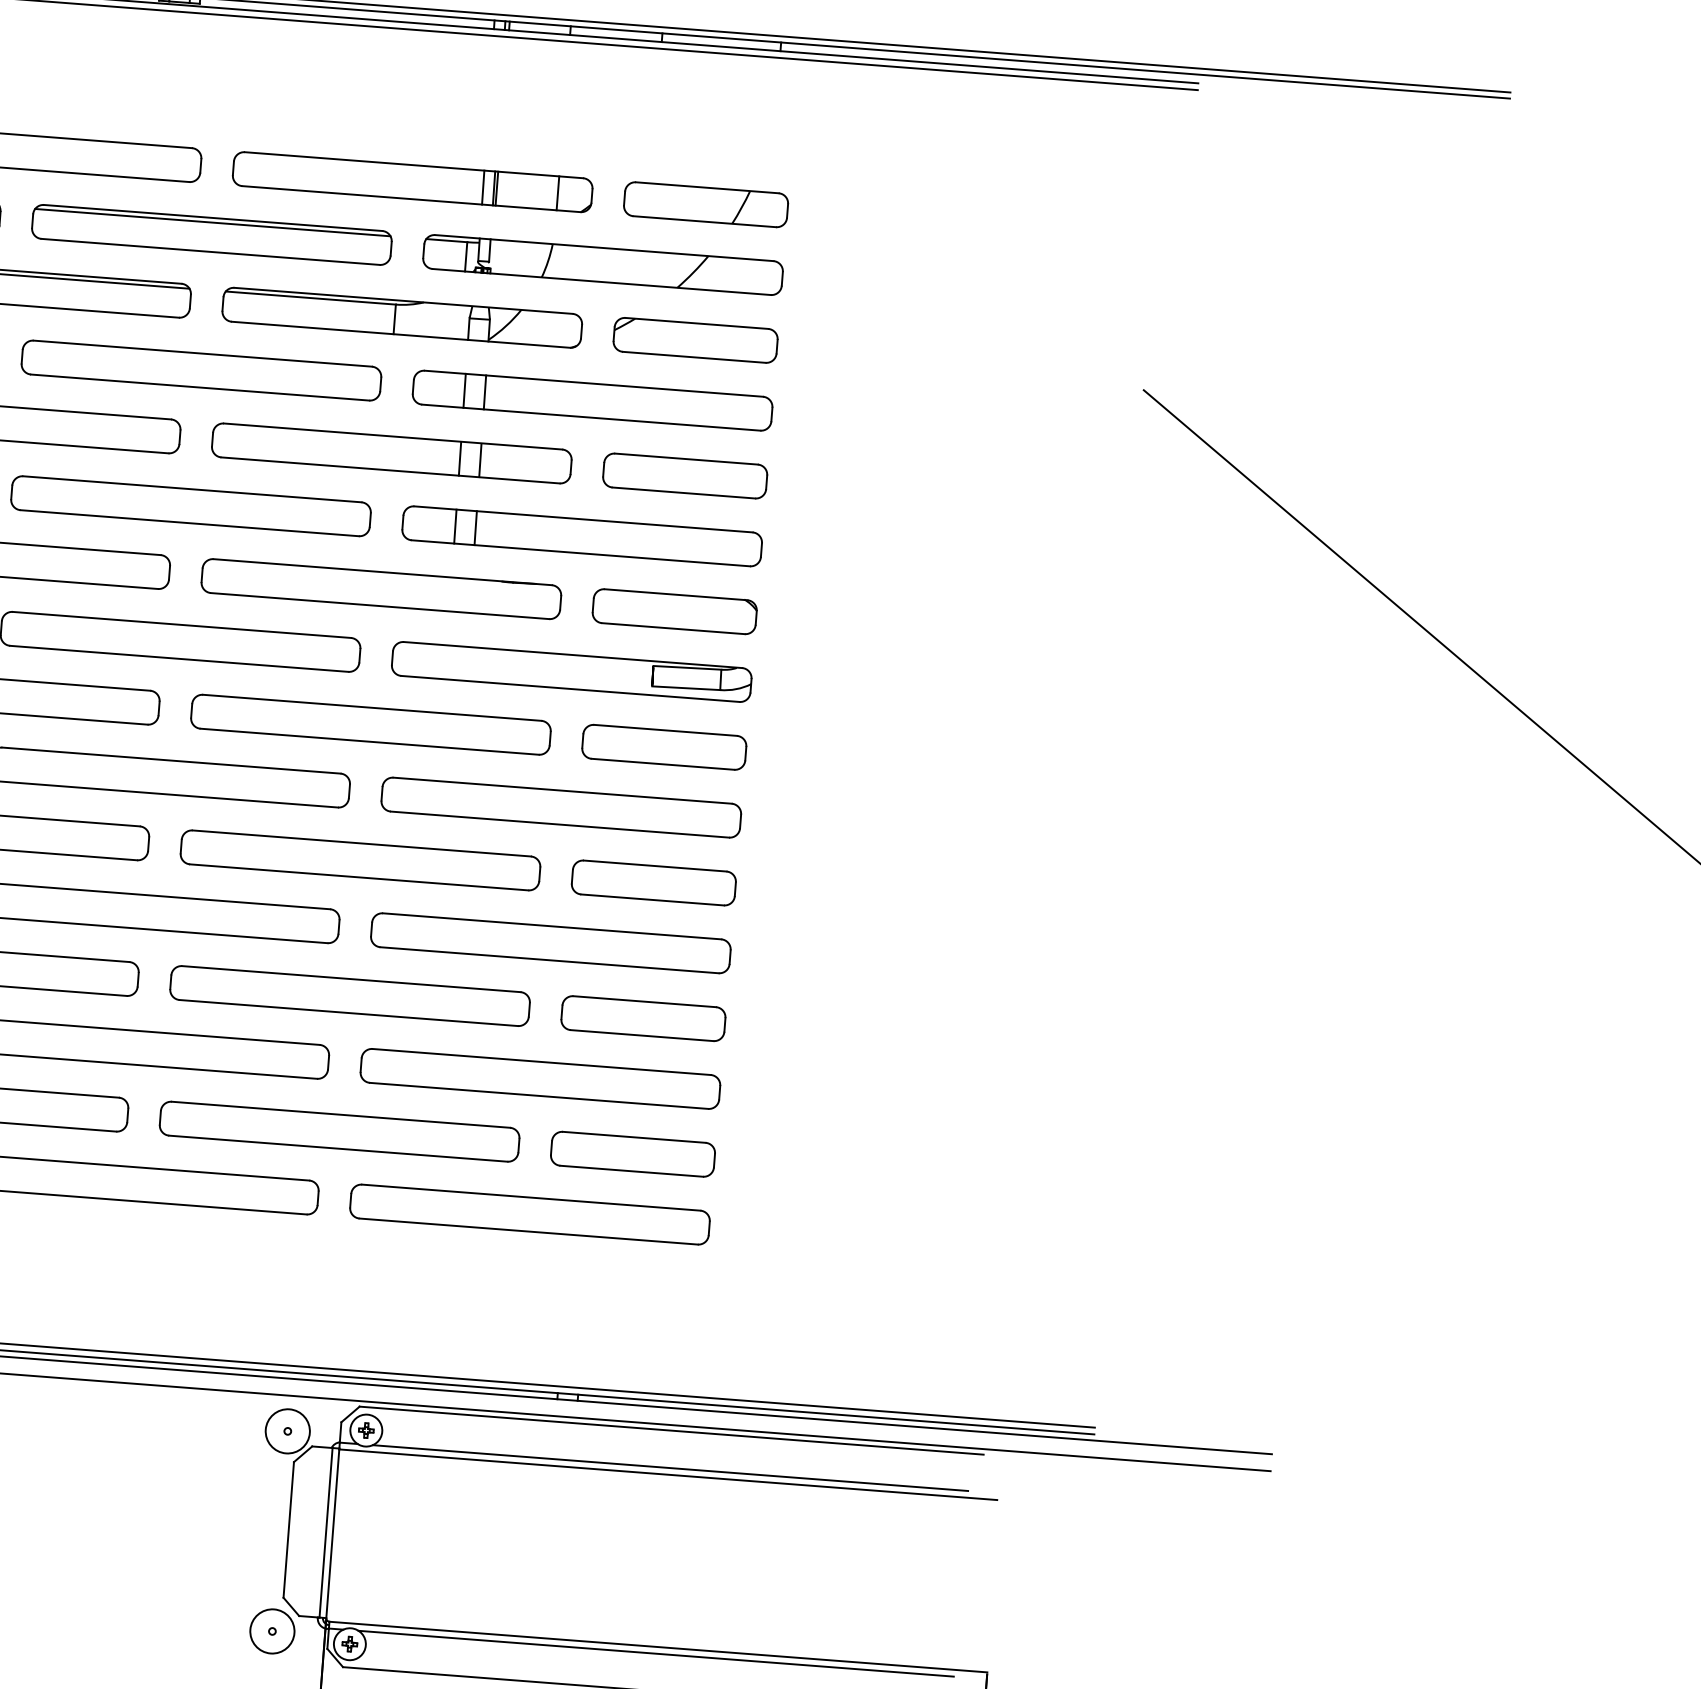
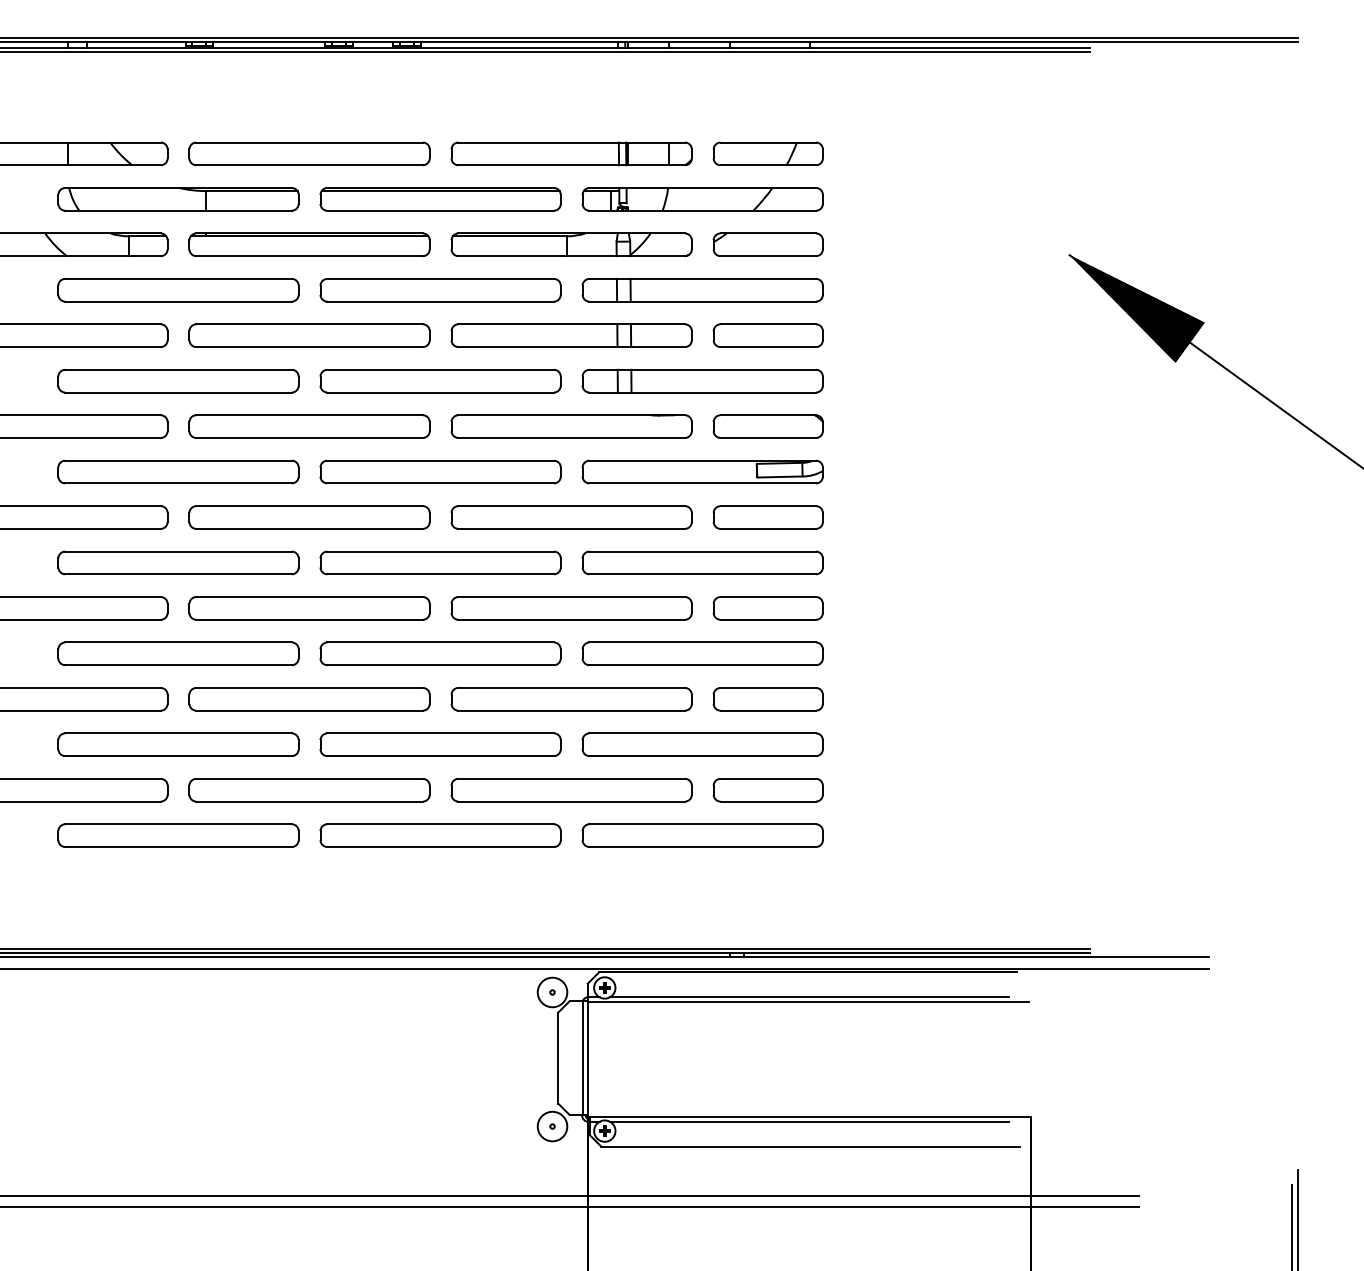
fill: (1237, 477) -> (1136, 308), added

